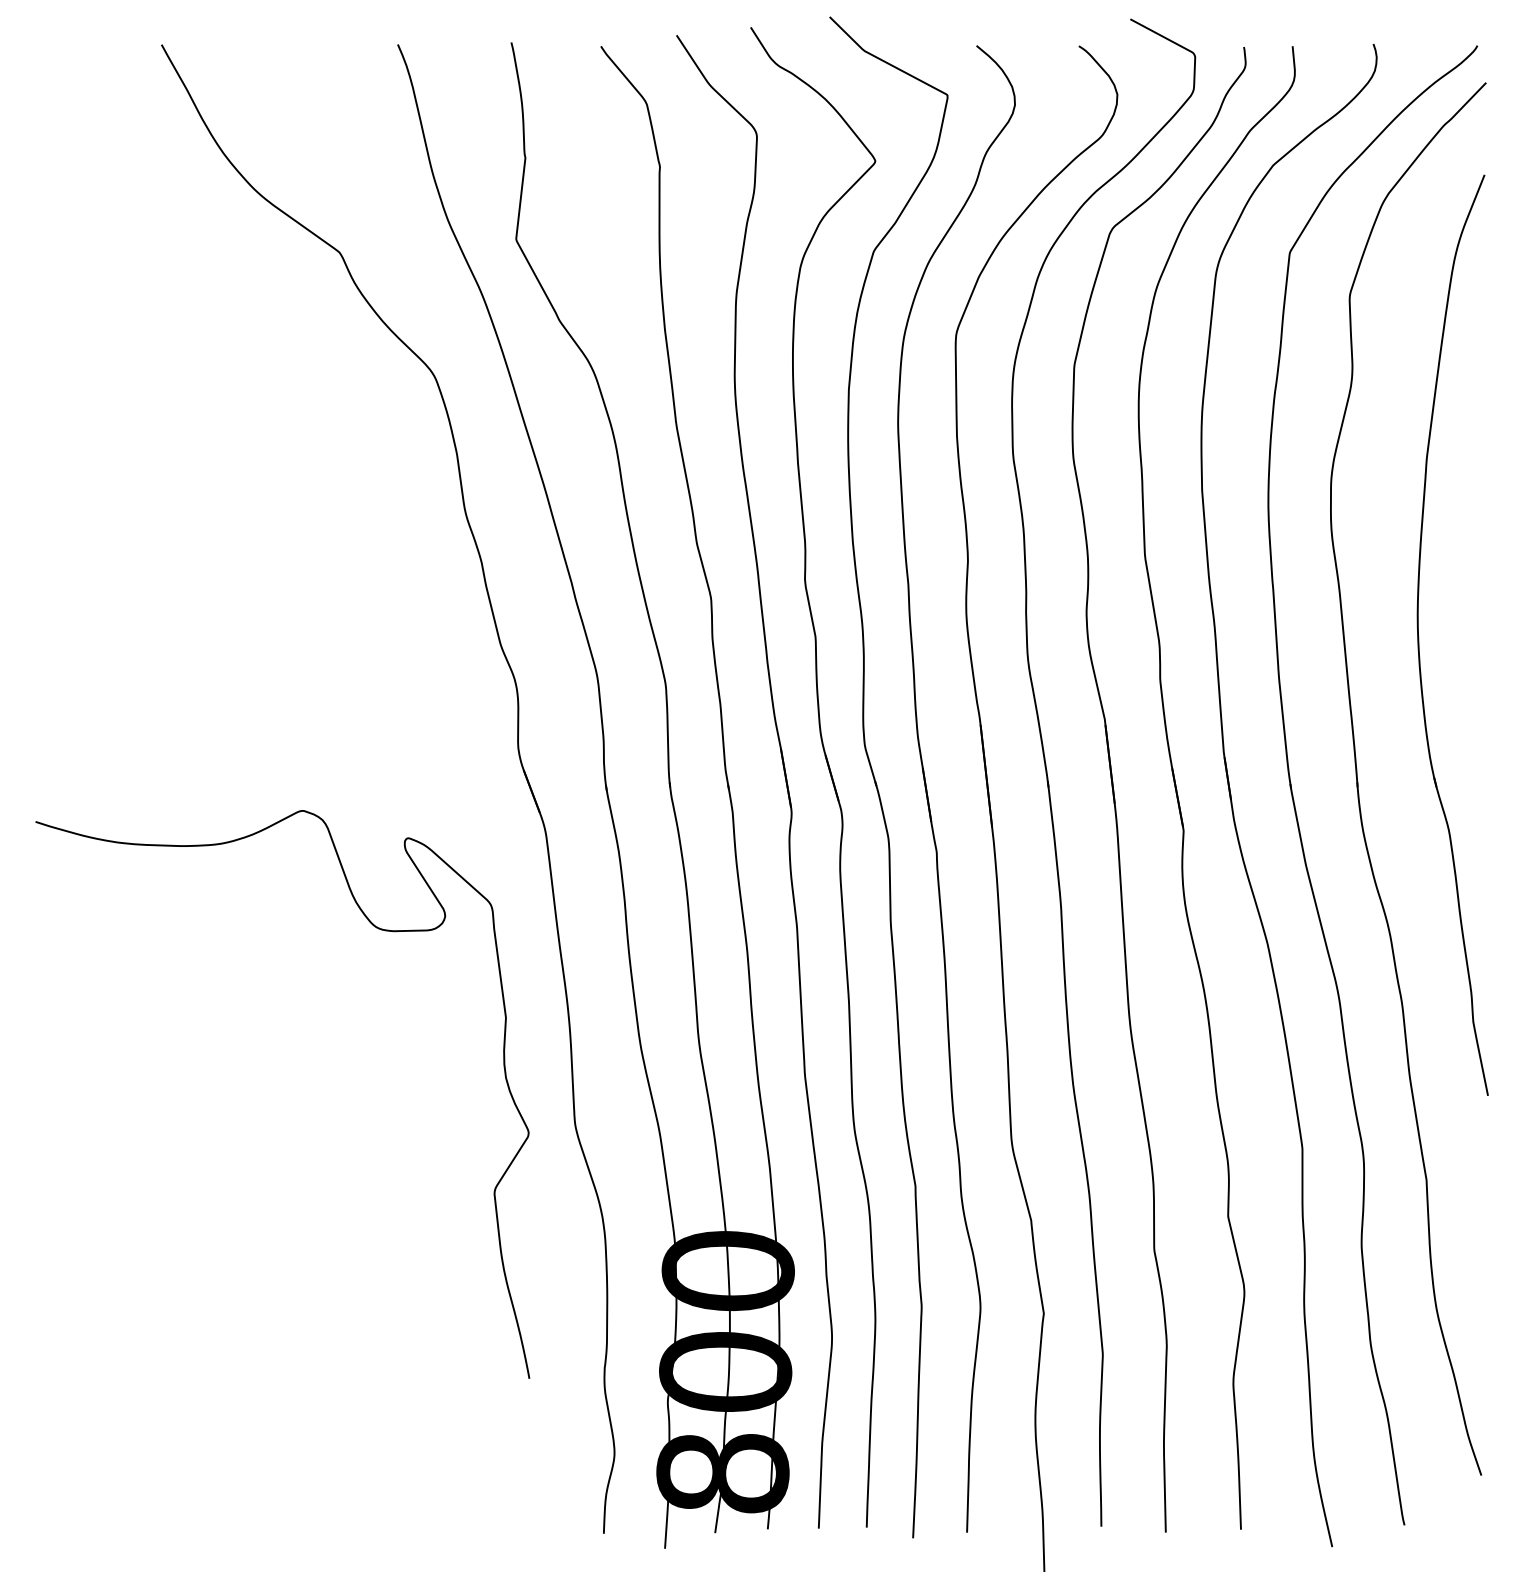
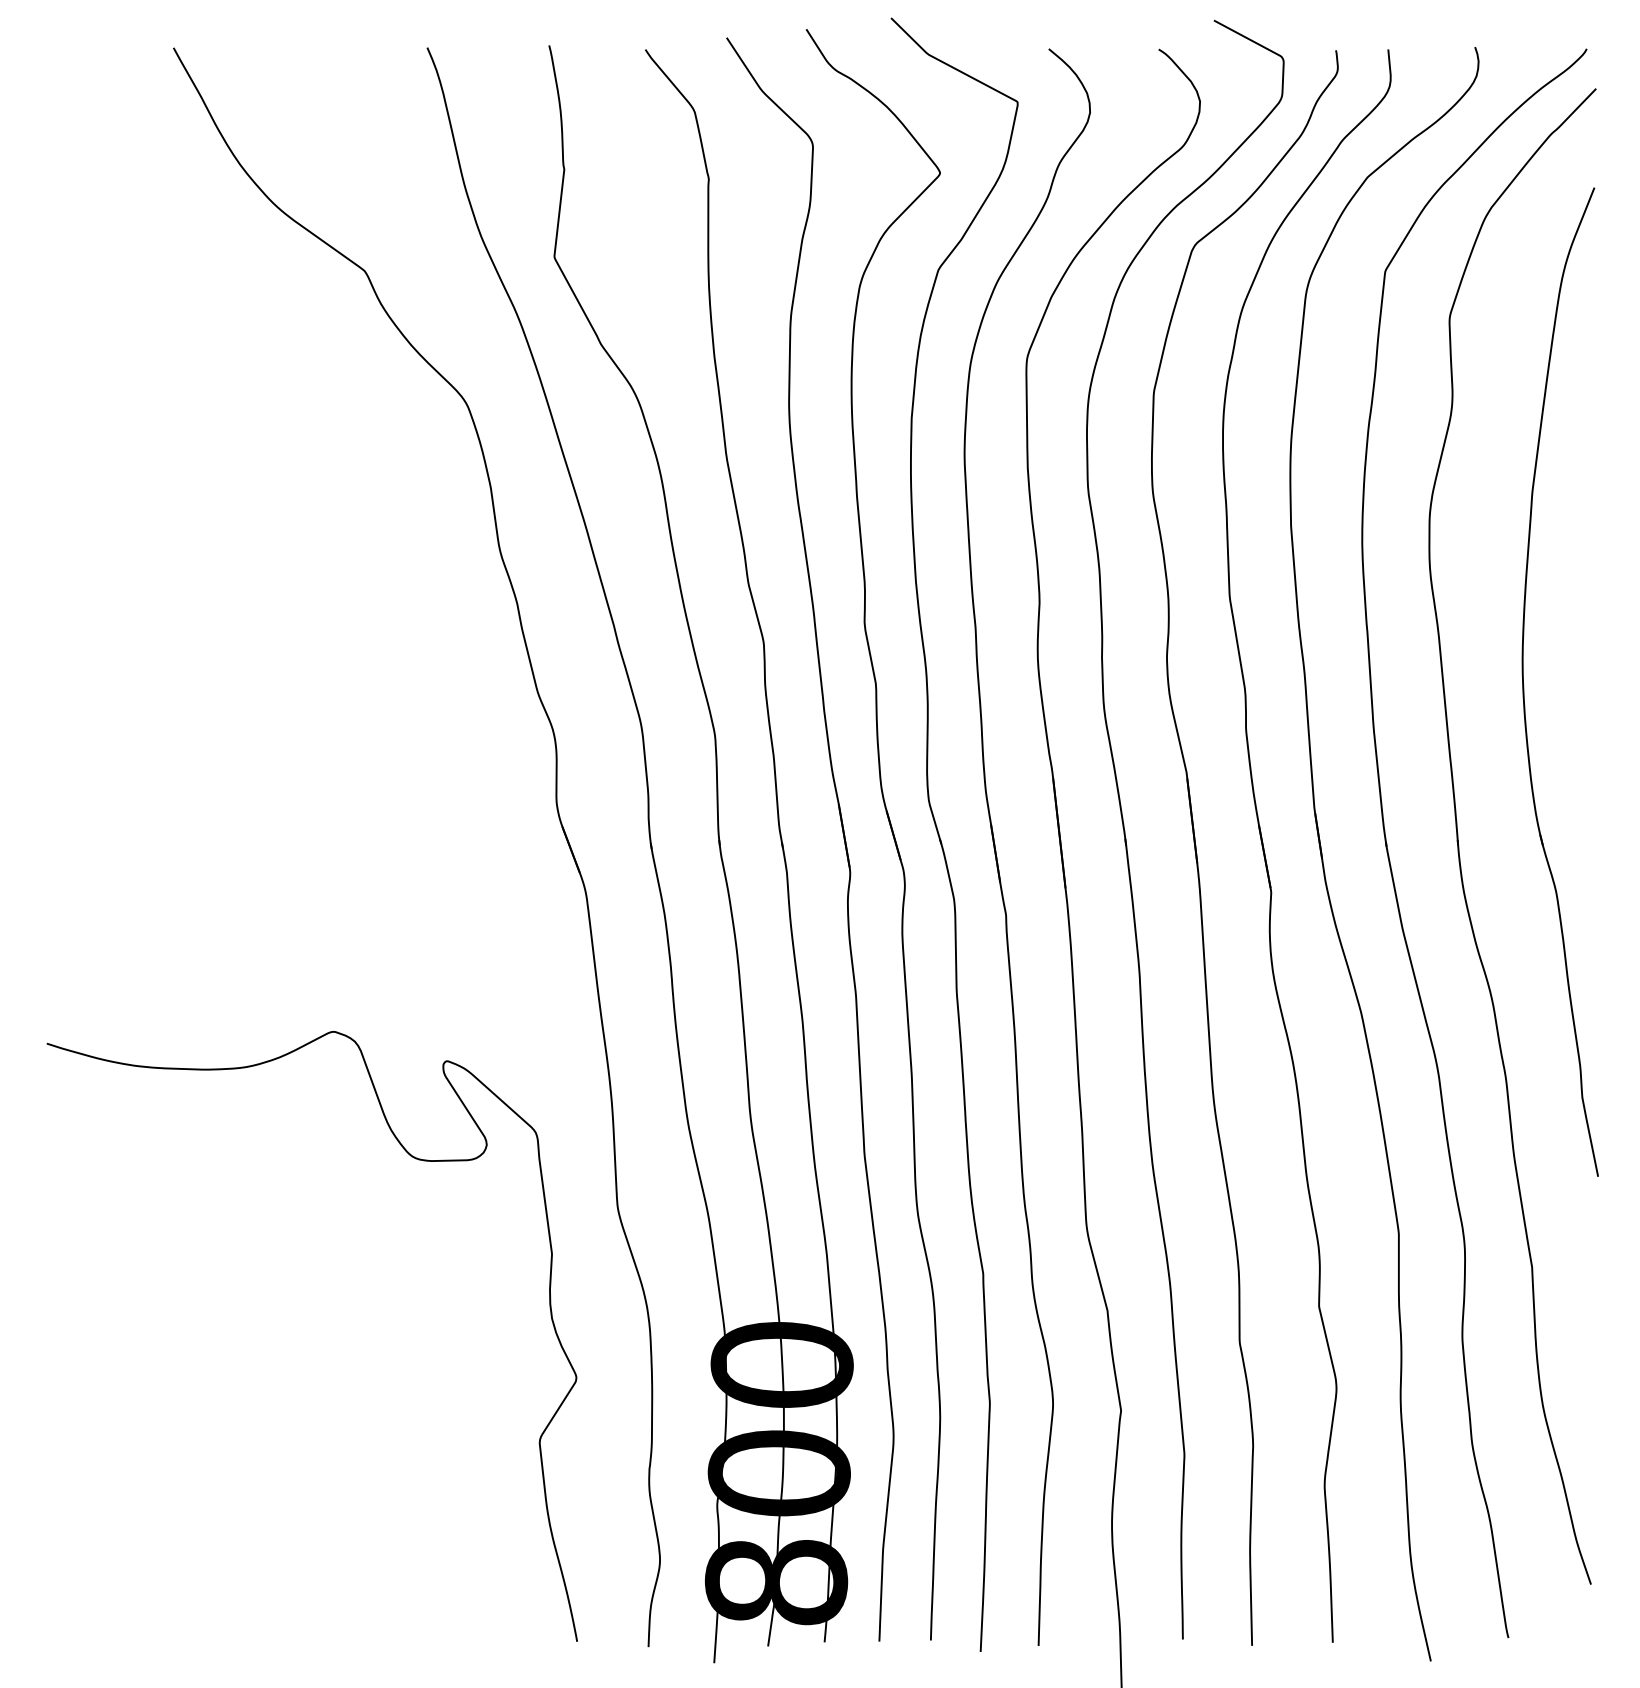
curve: (376, 928) -> (412, 1158), moved

